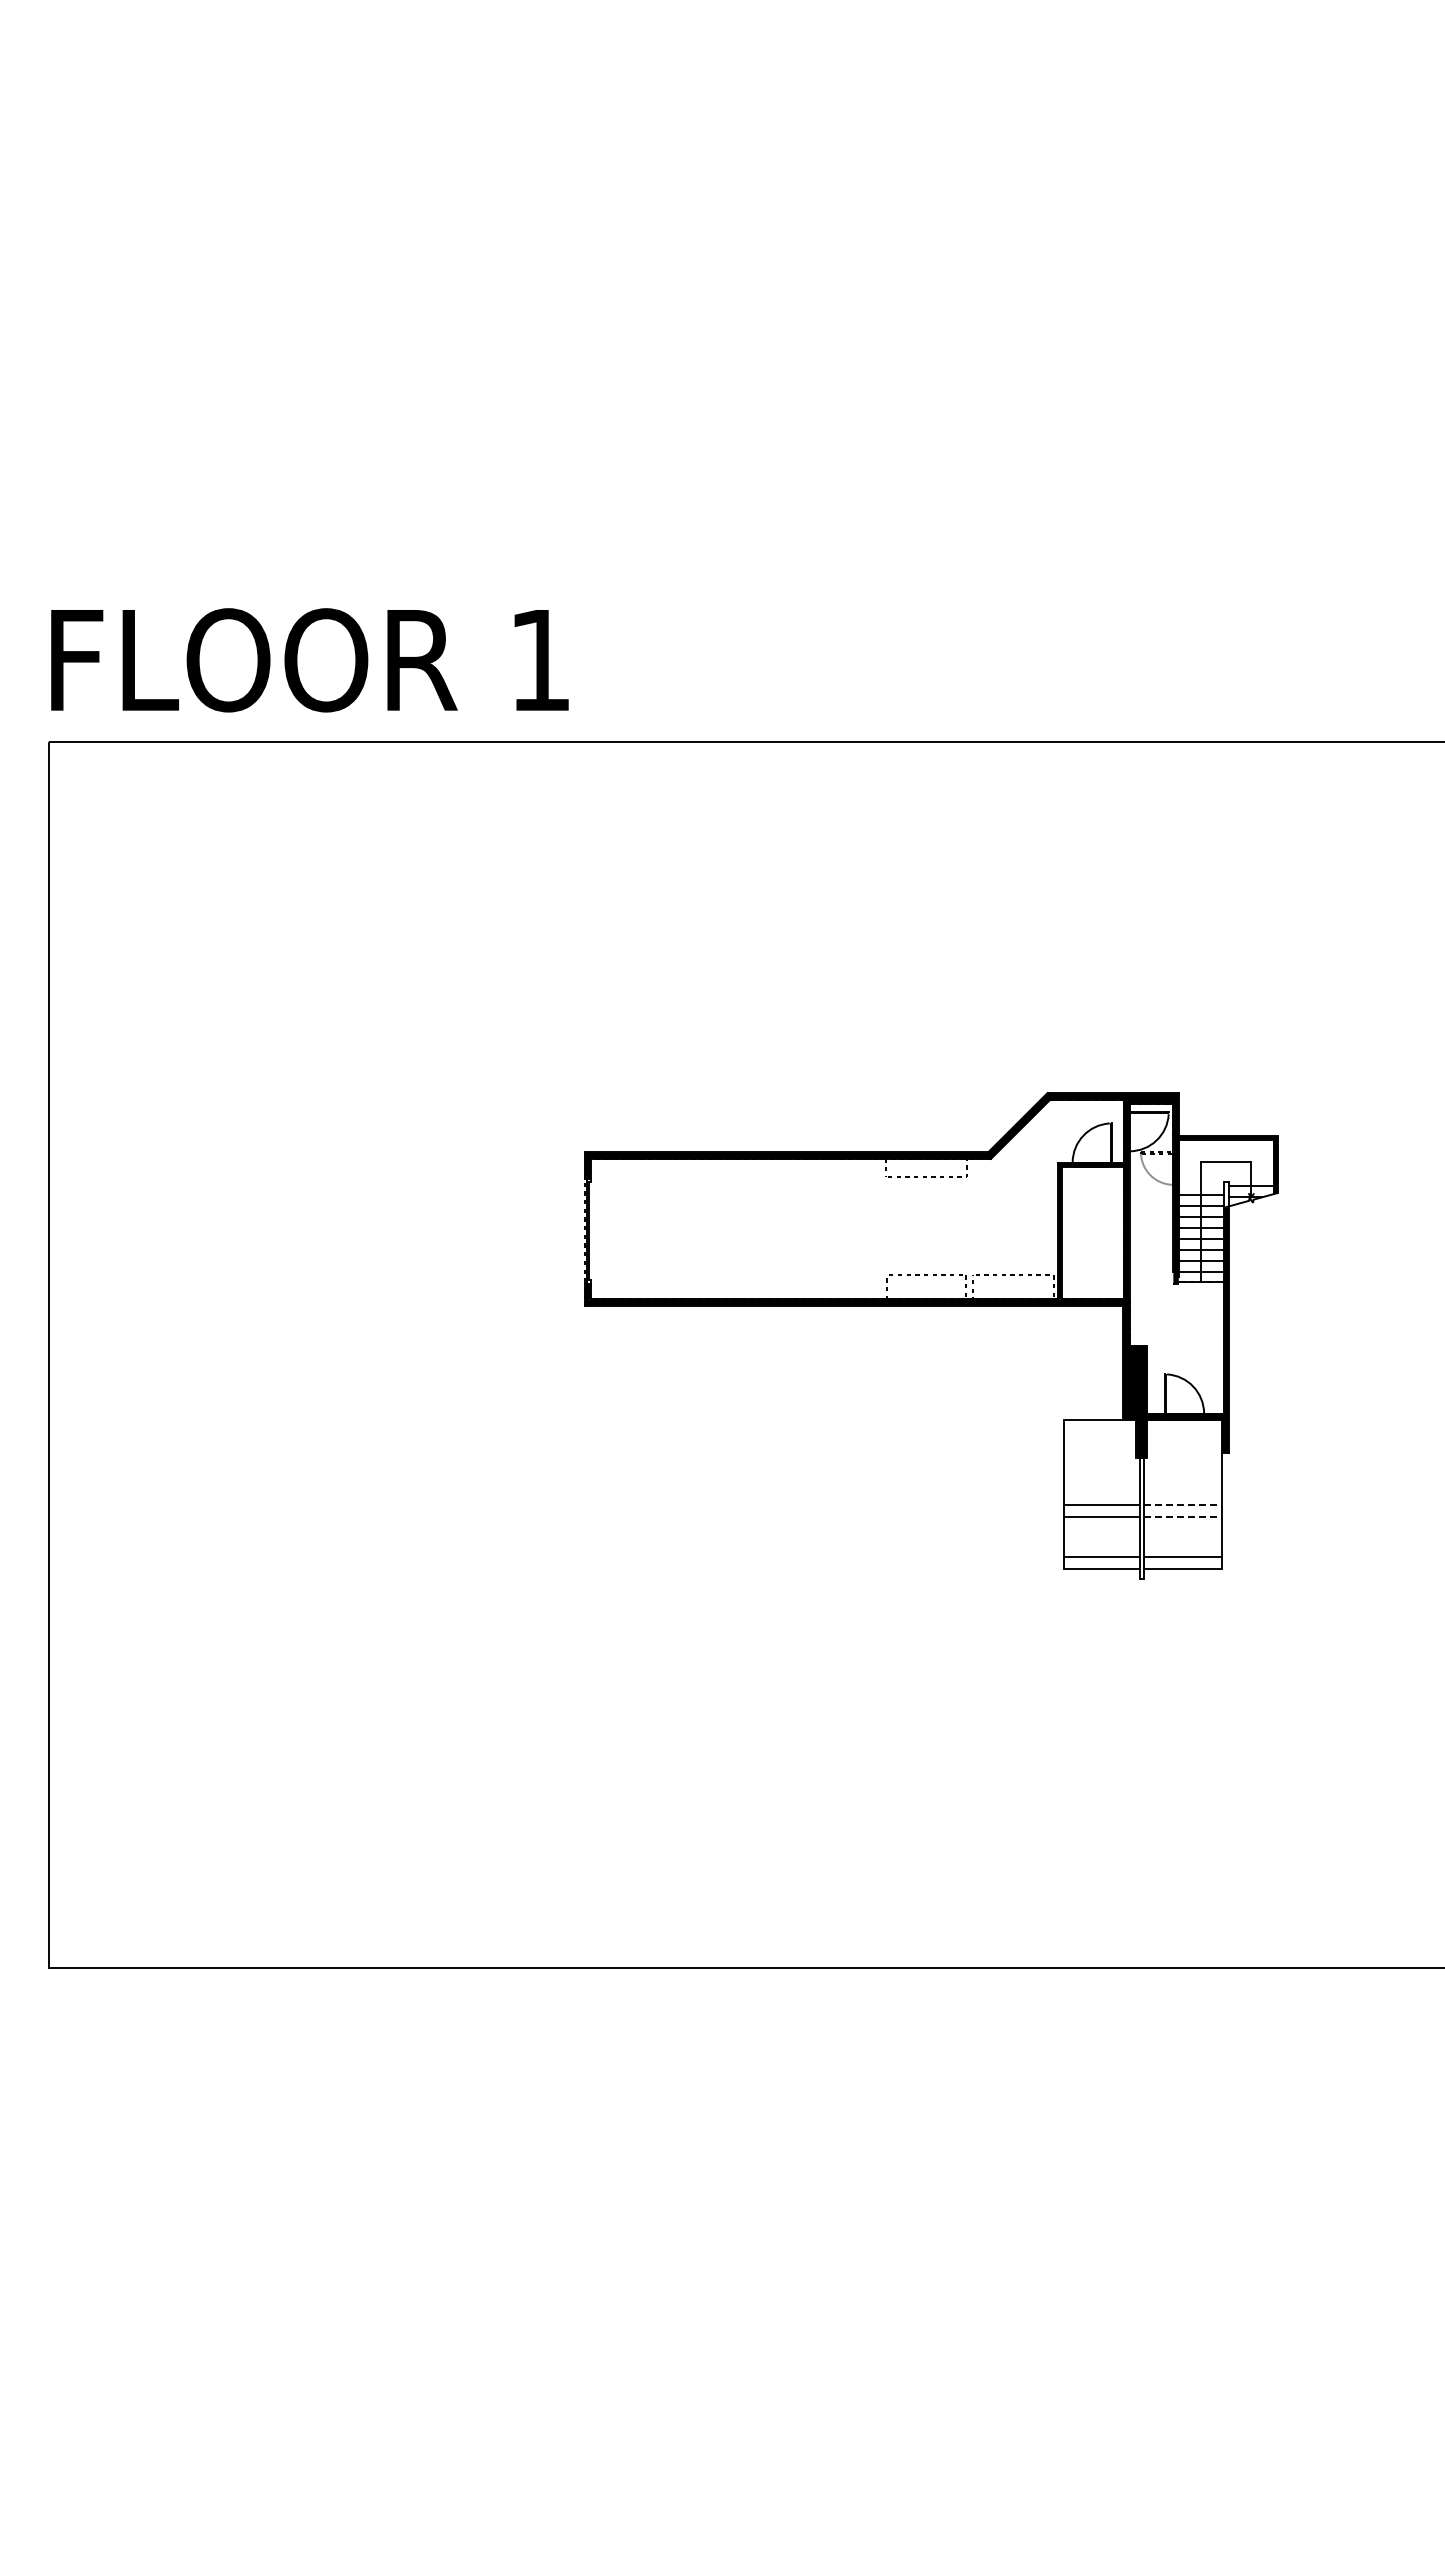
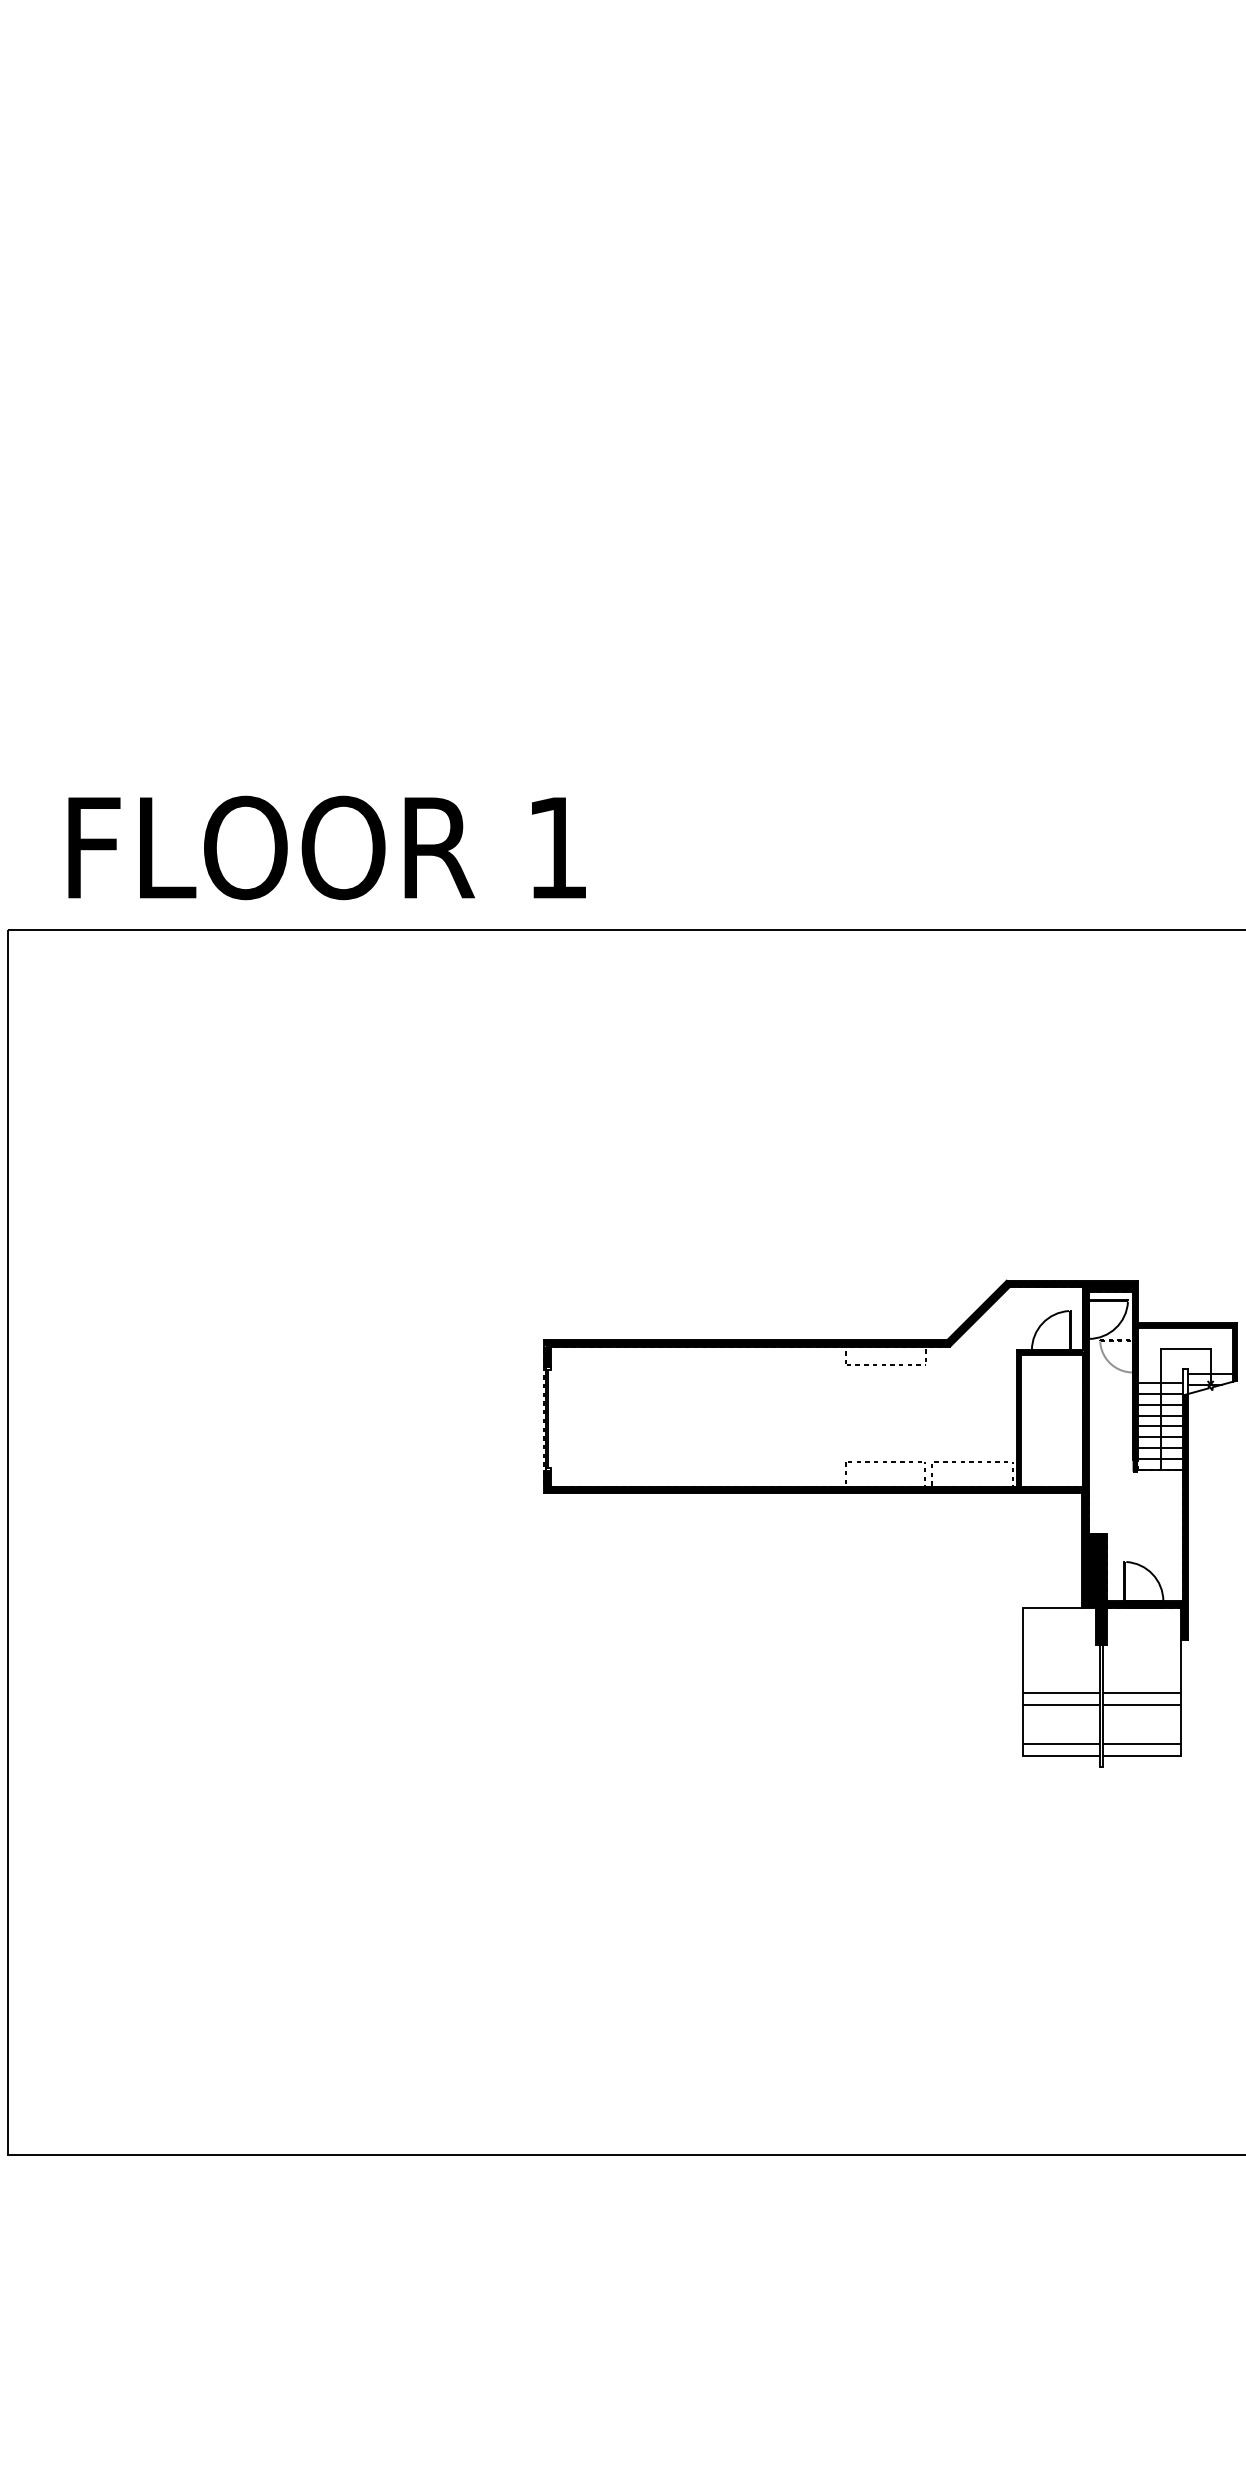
text: (309, 660) -> (326, 848), moved
line: (1183, 1504) -> (1142, 1692), dashed -> solid
line: (1183, 1517) -> (1142, 1705), dashed -> solid

